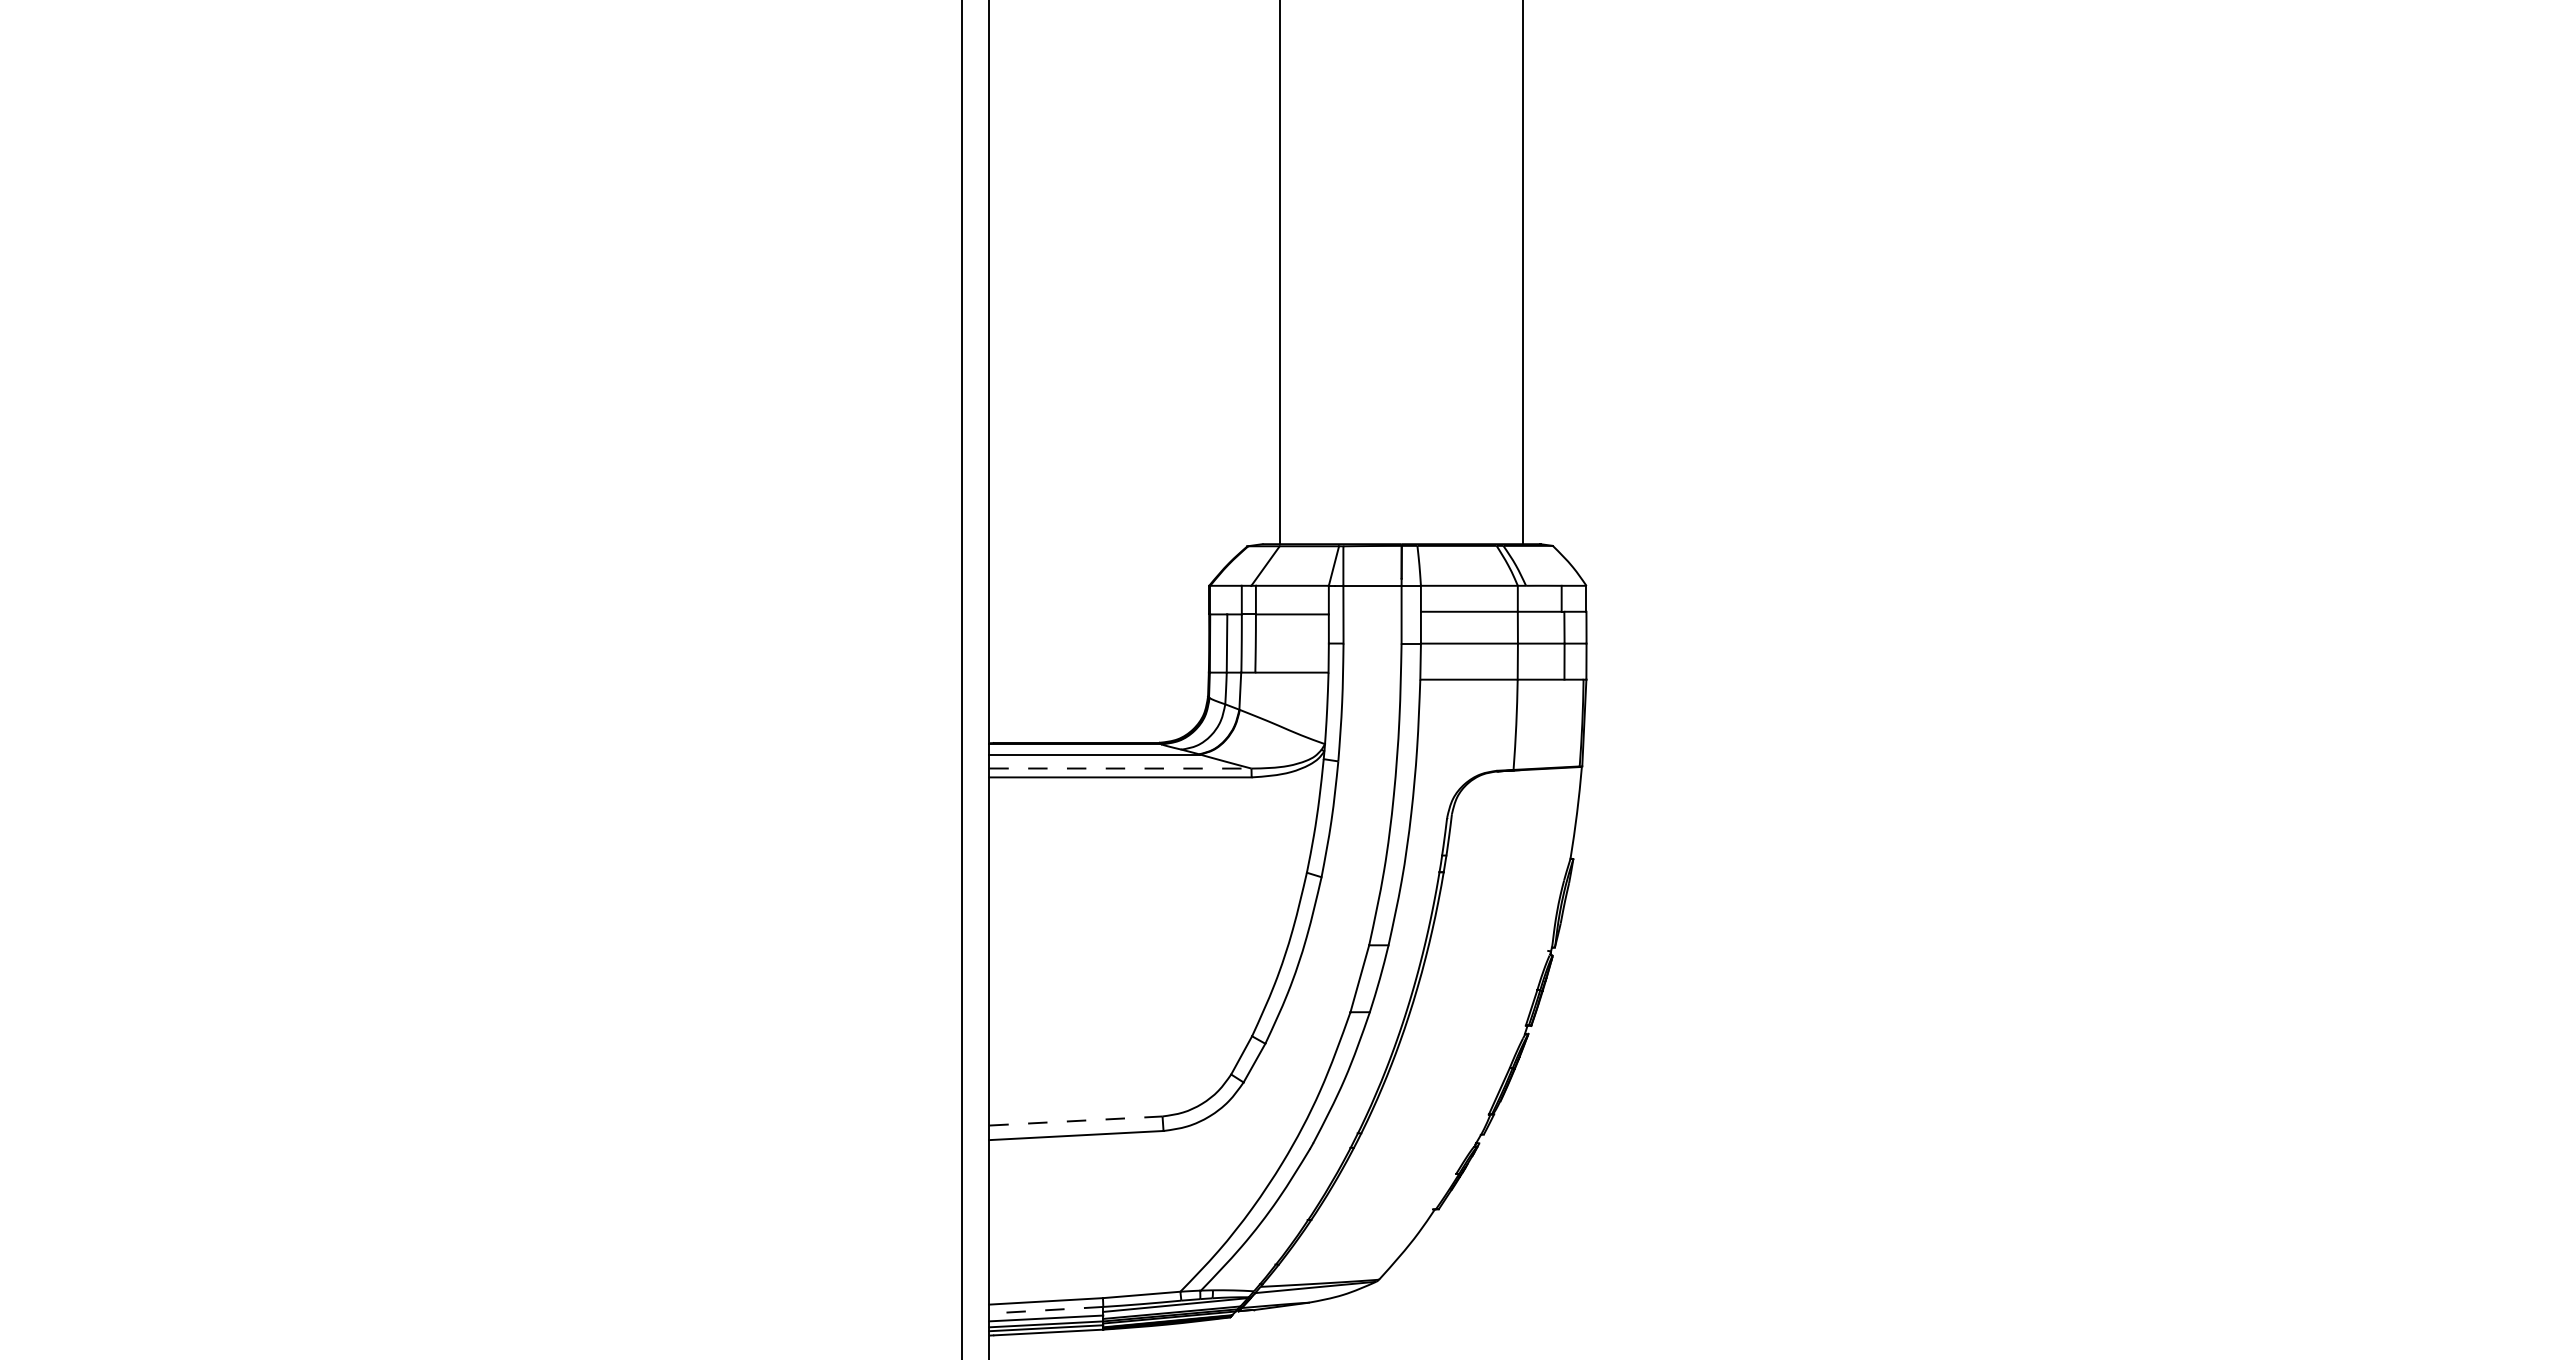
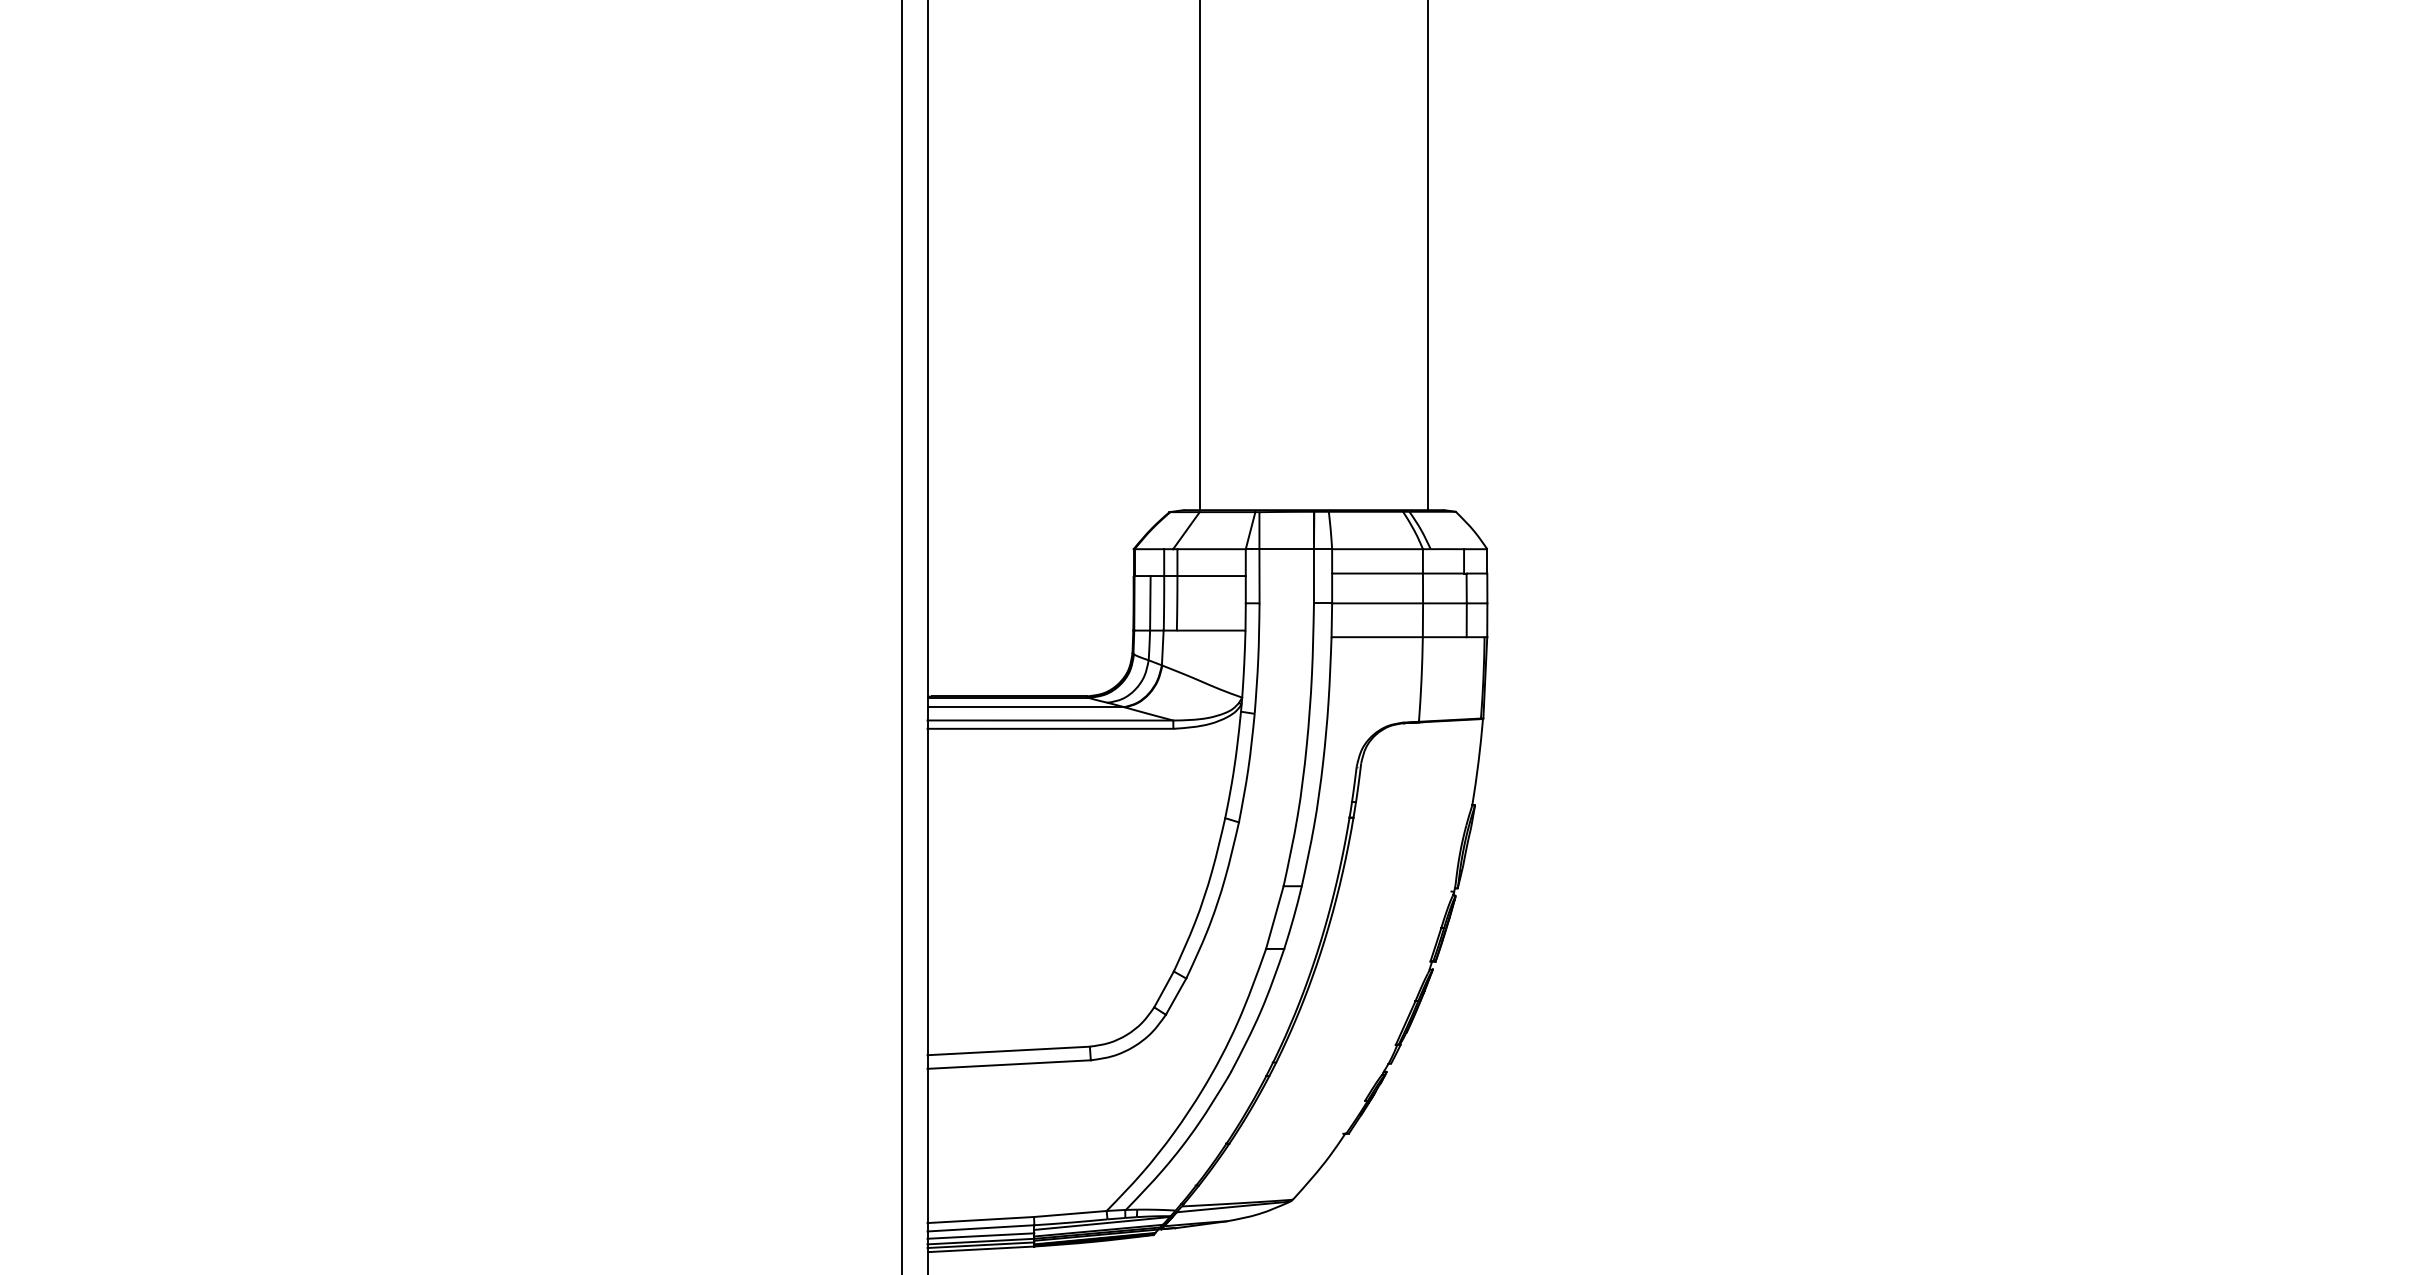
line: (1120, 768) -> (1050, 720), dashed -> solid
line: (1075, 1121) -> (1008, 1051), dashed -> solid
line: (1045, 1310) -> (980, 1228), dashed -> solid

